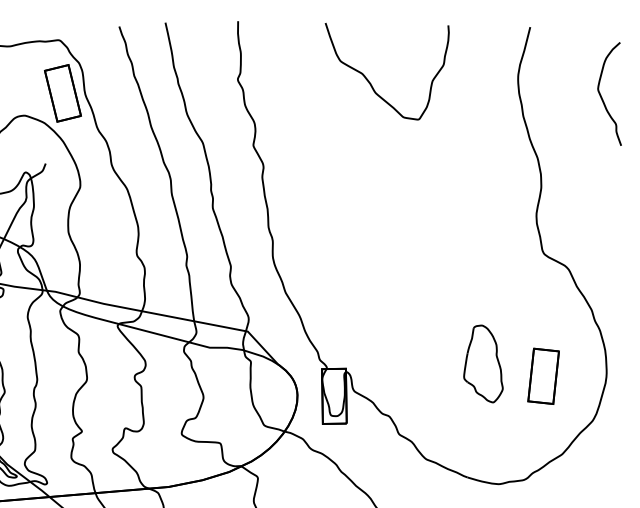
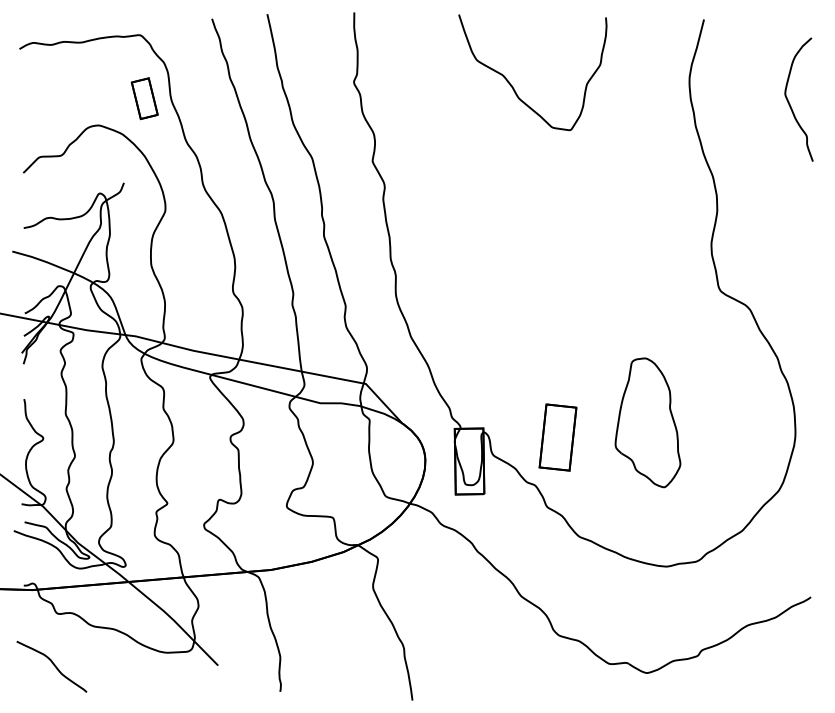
part: (62, 93) -> (144, 98), size x0.6
part: (483, 363) -> (647, 422), size x1.4
part: (543, 376) -> (557, 437), moved

